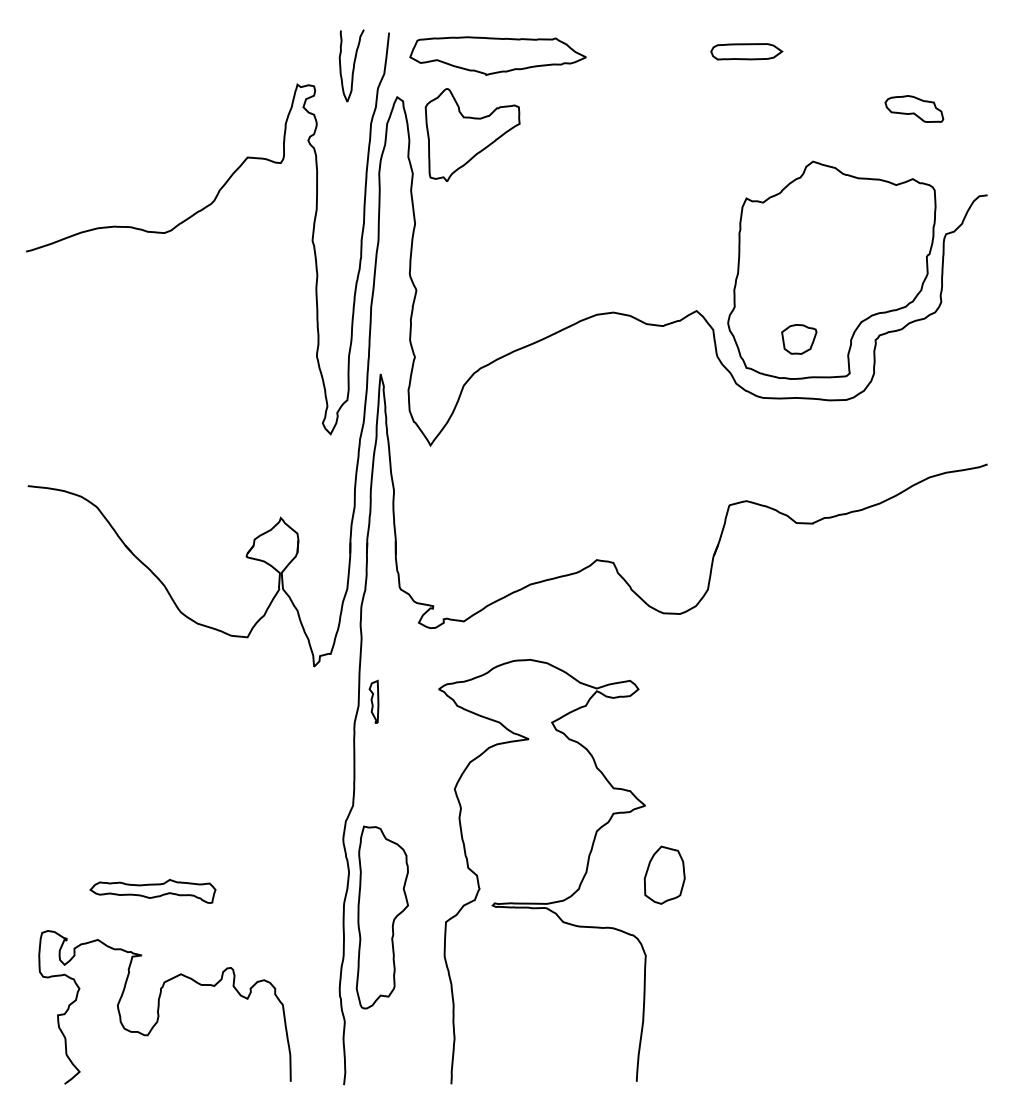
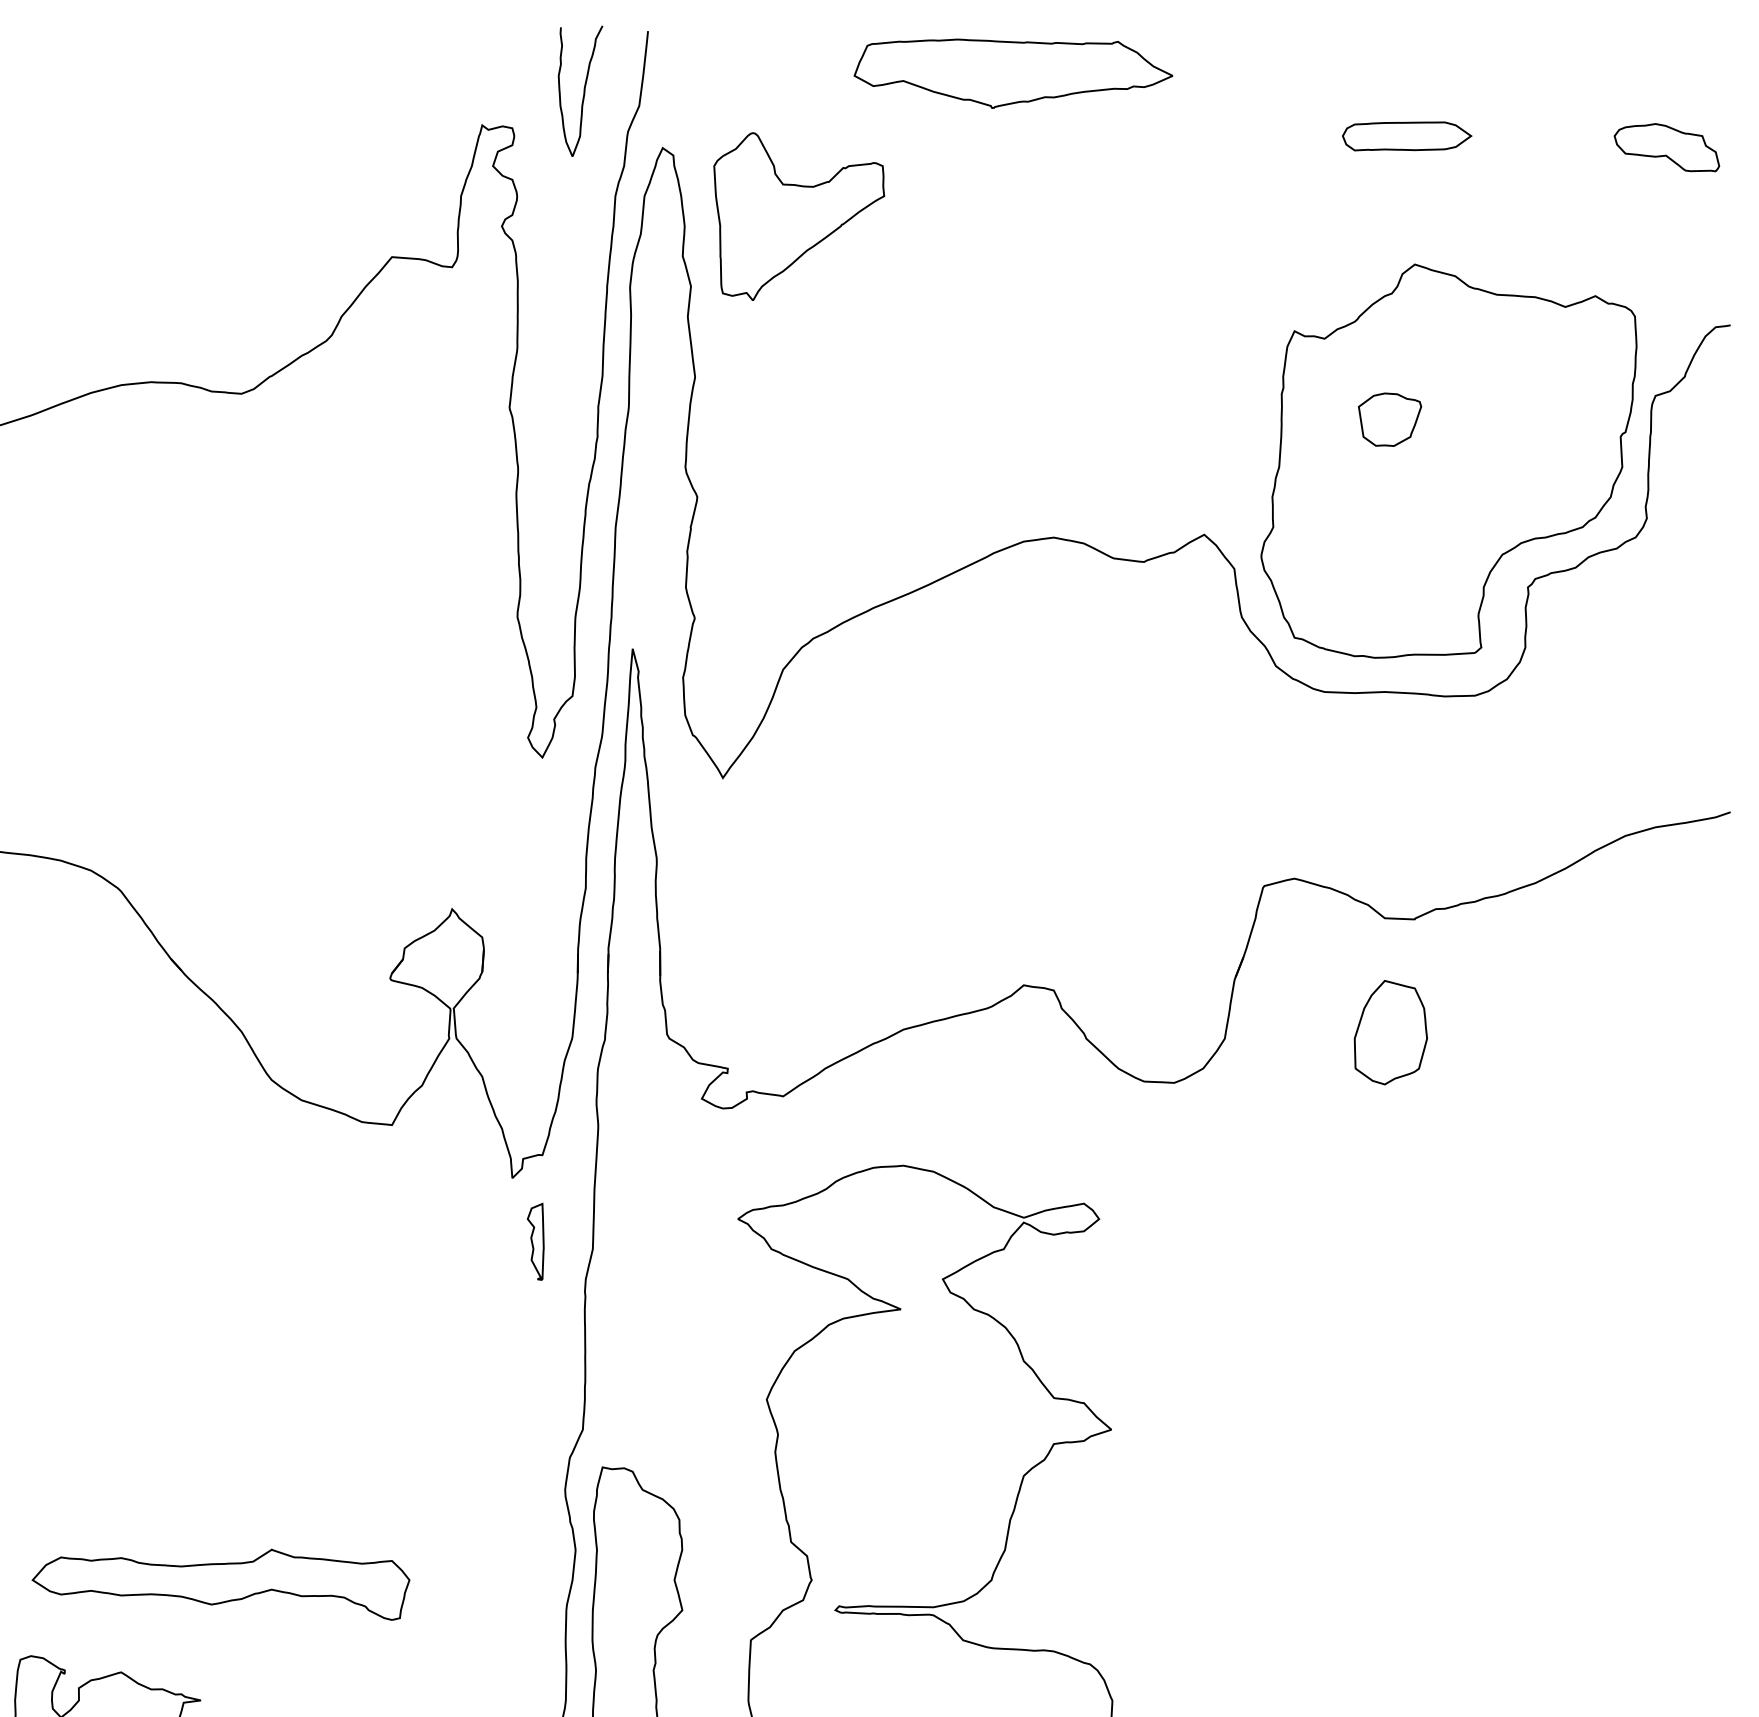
part: (746, 51) -> (1406, 135), moved
part: (497, 55) -> (1012, 72), moved
part: (914, 108) -> (1667, 146), moved
part: (799, 339) -> (1390, 419), moved
part: (373, 701) -> (534, 1241), moved
part: (664, 874) -> (1390, 1031), moved
part: (152, 891) -> (220, 1584), size x1.67

